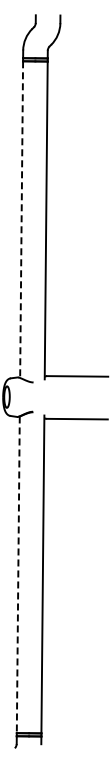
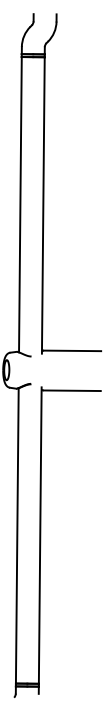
line: (21, 220) -> (20, 205), dashed -> solid
line: (18, 575) -> (17, 536), dashed -> solid

